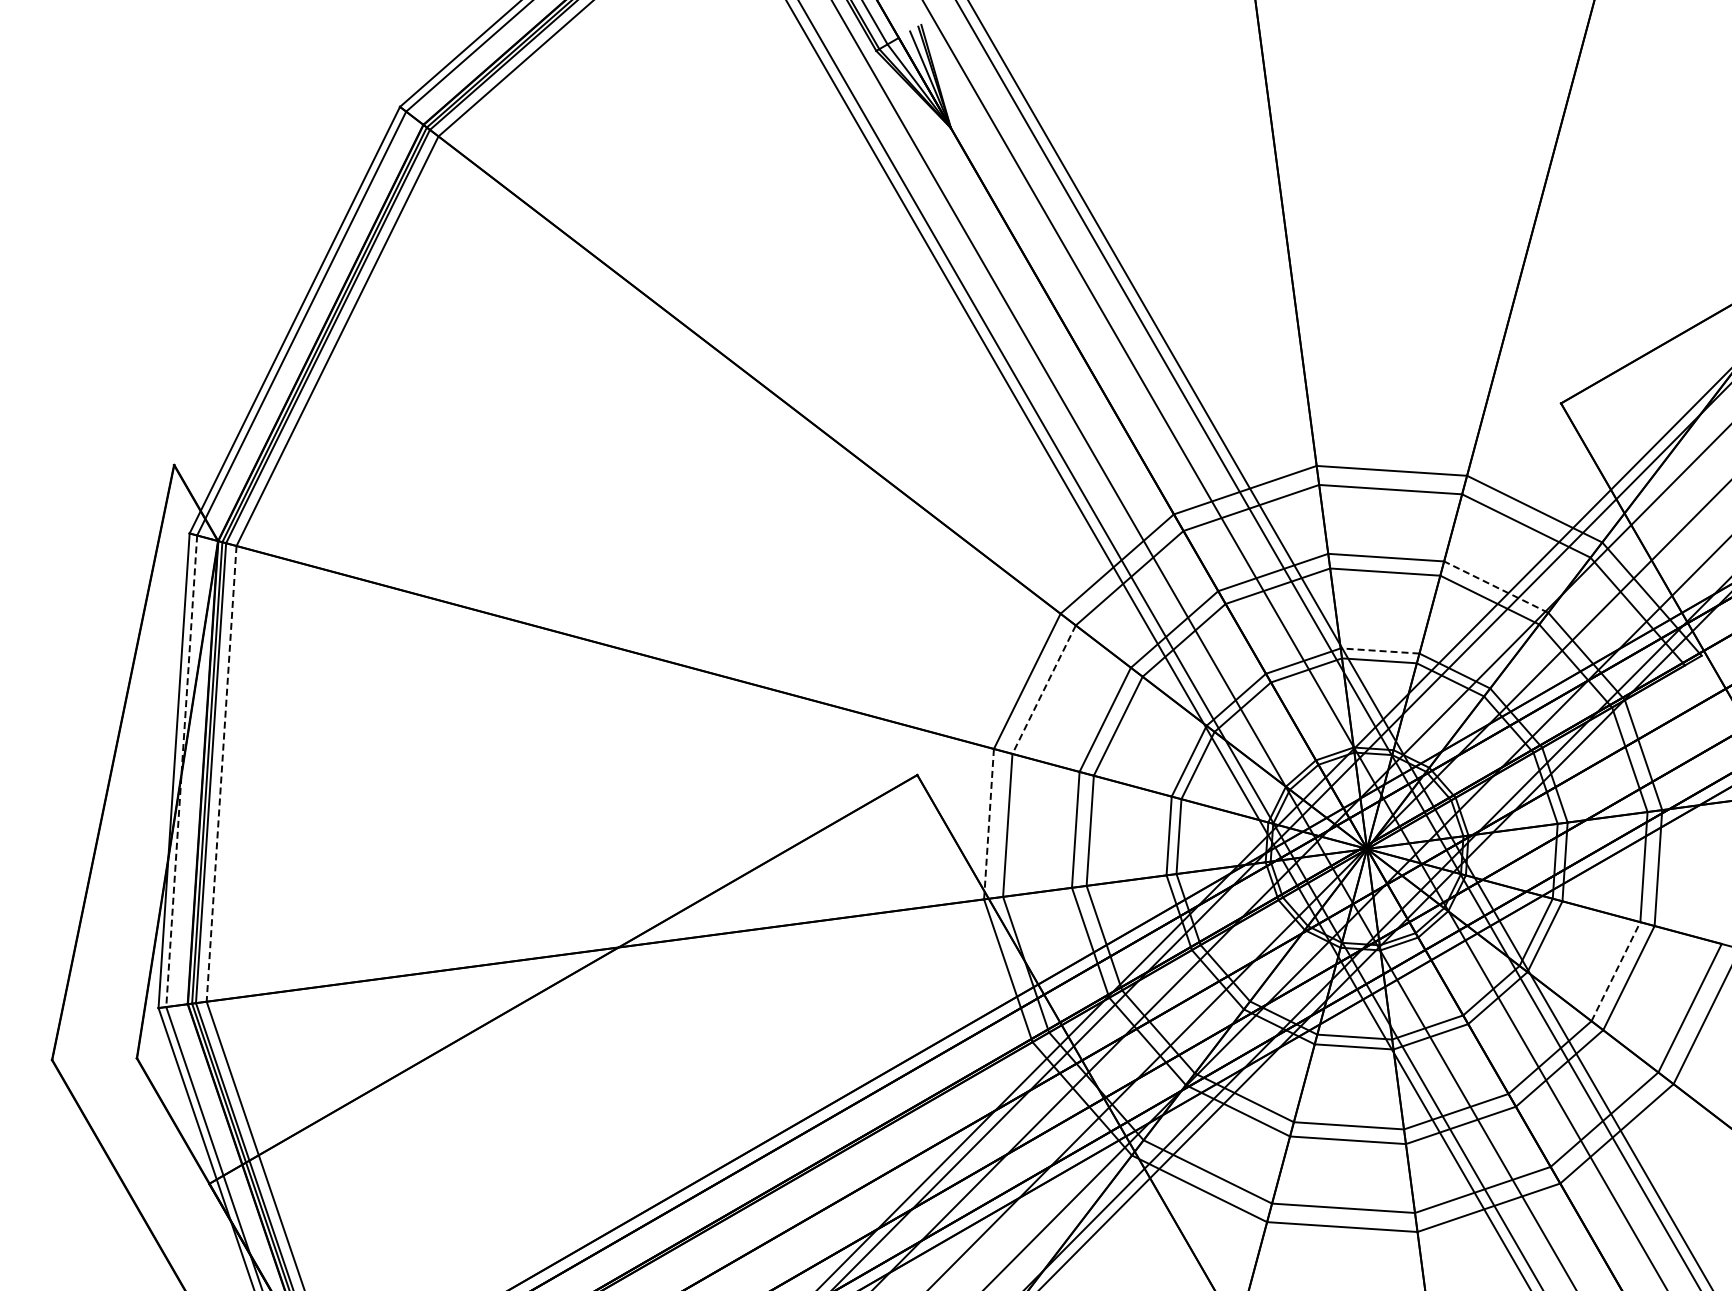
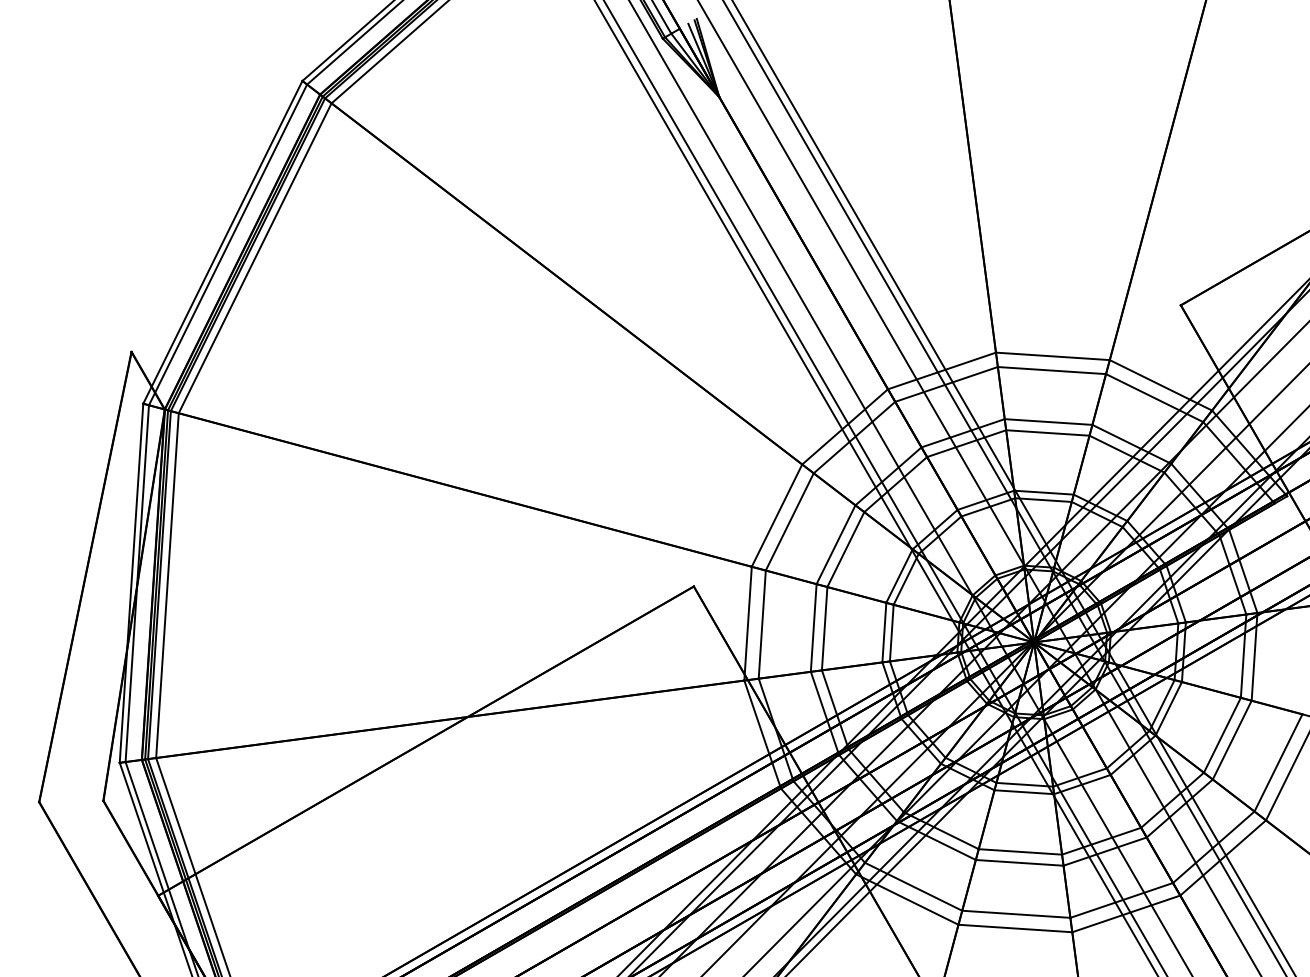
line: (1495, 586) -> (1131, 443), dashed -> solid
line: (1379, 650) -> (1043, 492), dashed -> solid
line: (1044, 689) -> (790, 521), dashed -> solid
line: (181, 771) -> (137, 583), dashed -> solid
line: (221, 774) -> (167, 586), dashed -> solid
line: (988, 824) -> (747, 623), dashed -> solid
line: (1616, 971) -> (1222, 735), dashed -> solid

